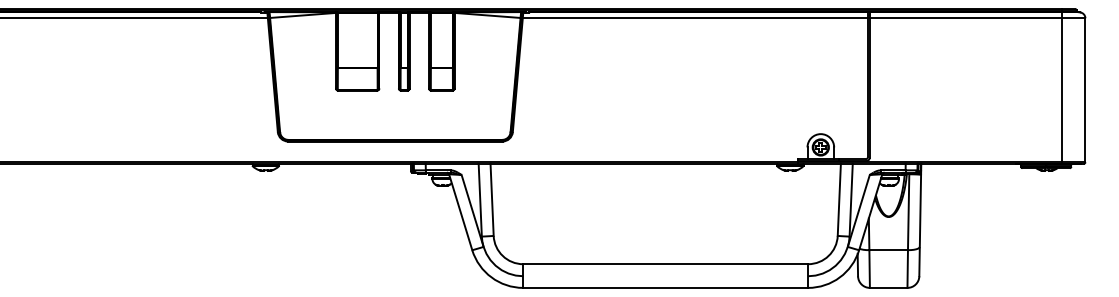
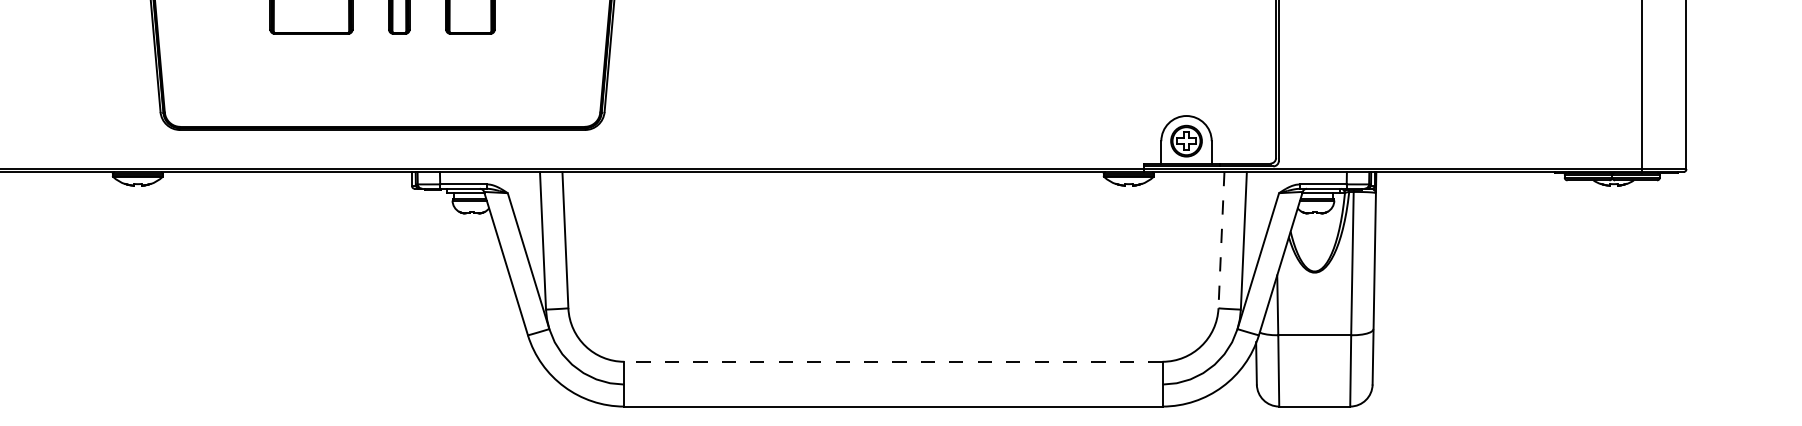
line: (839, 200) -> (1221, 241), solid -> dashed
line: (665, 264) -> (893, 362), solid -> dashed

